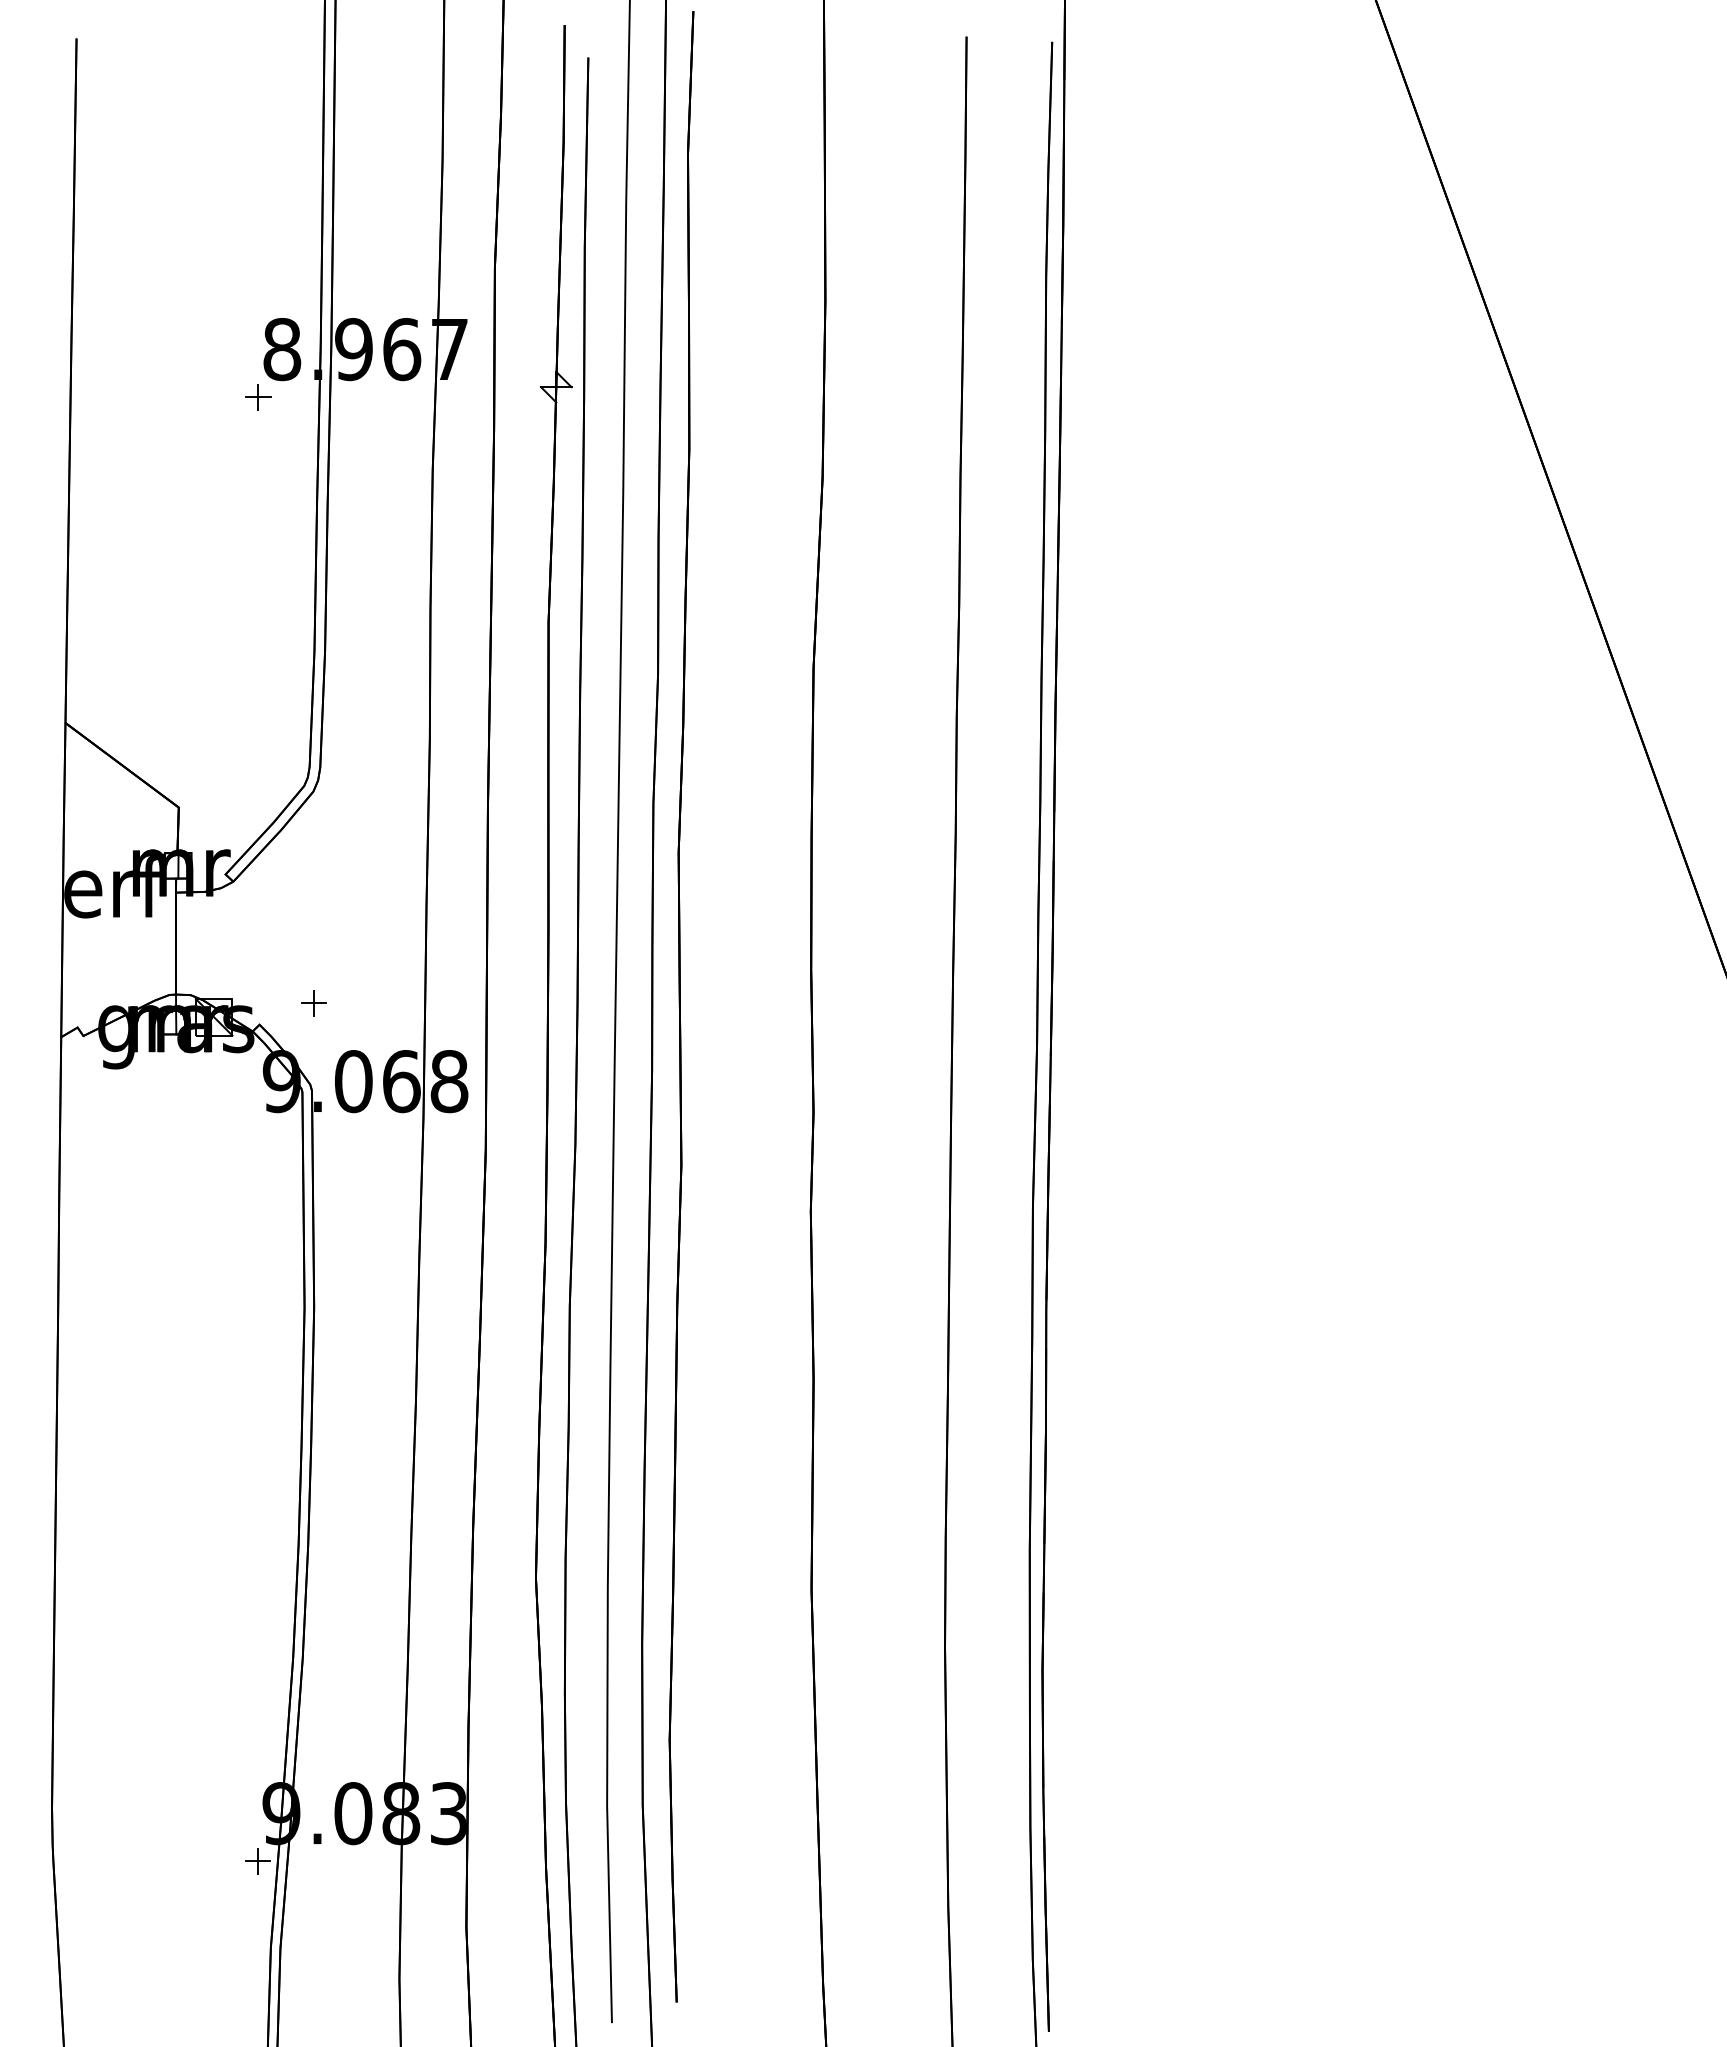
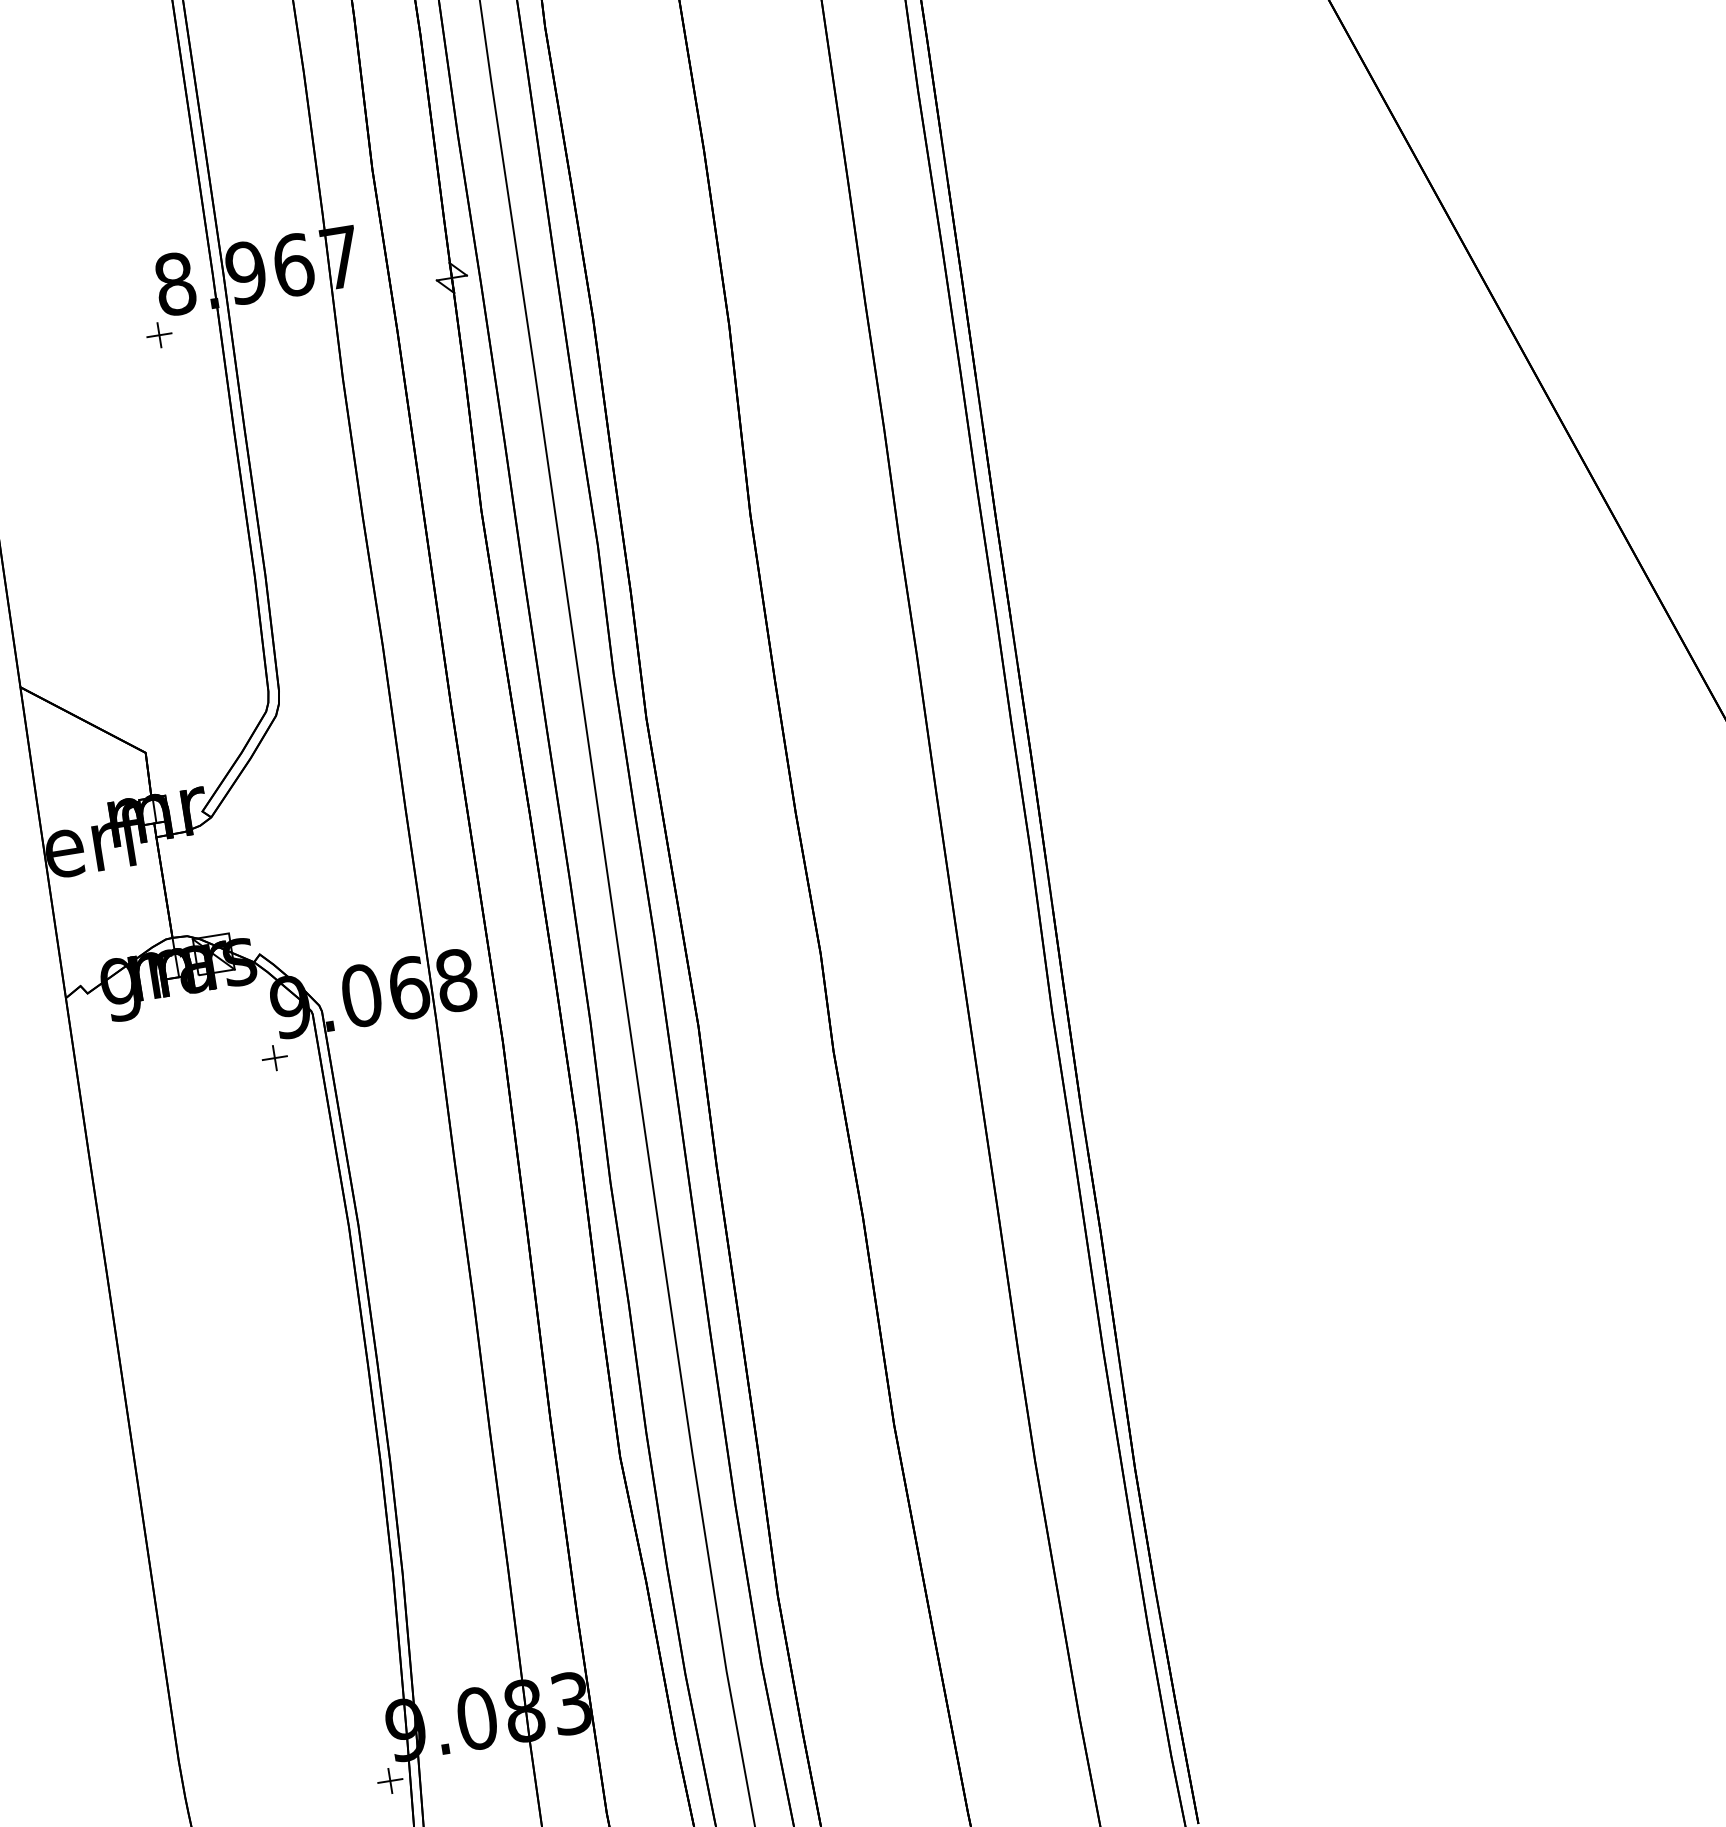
part: (313, 1003) -> (274, 1058), moved

